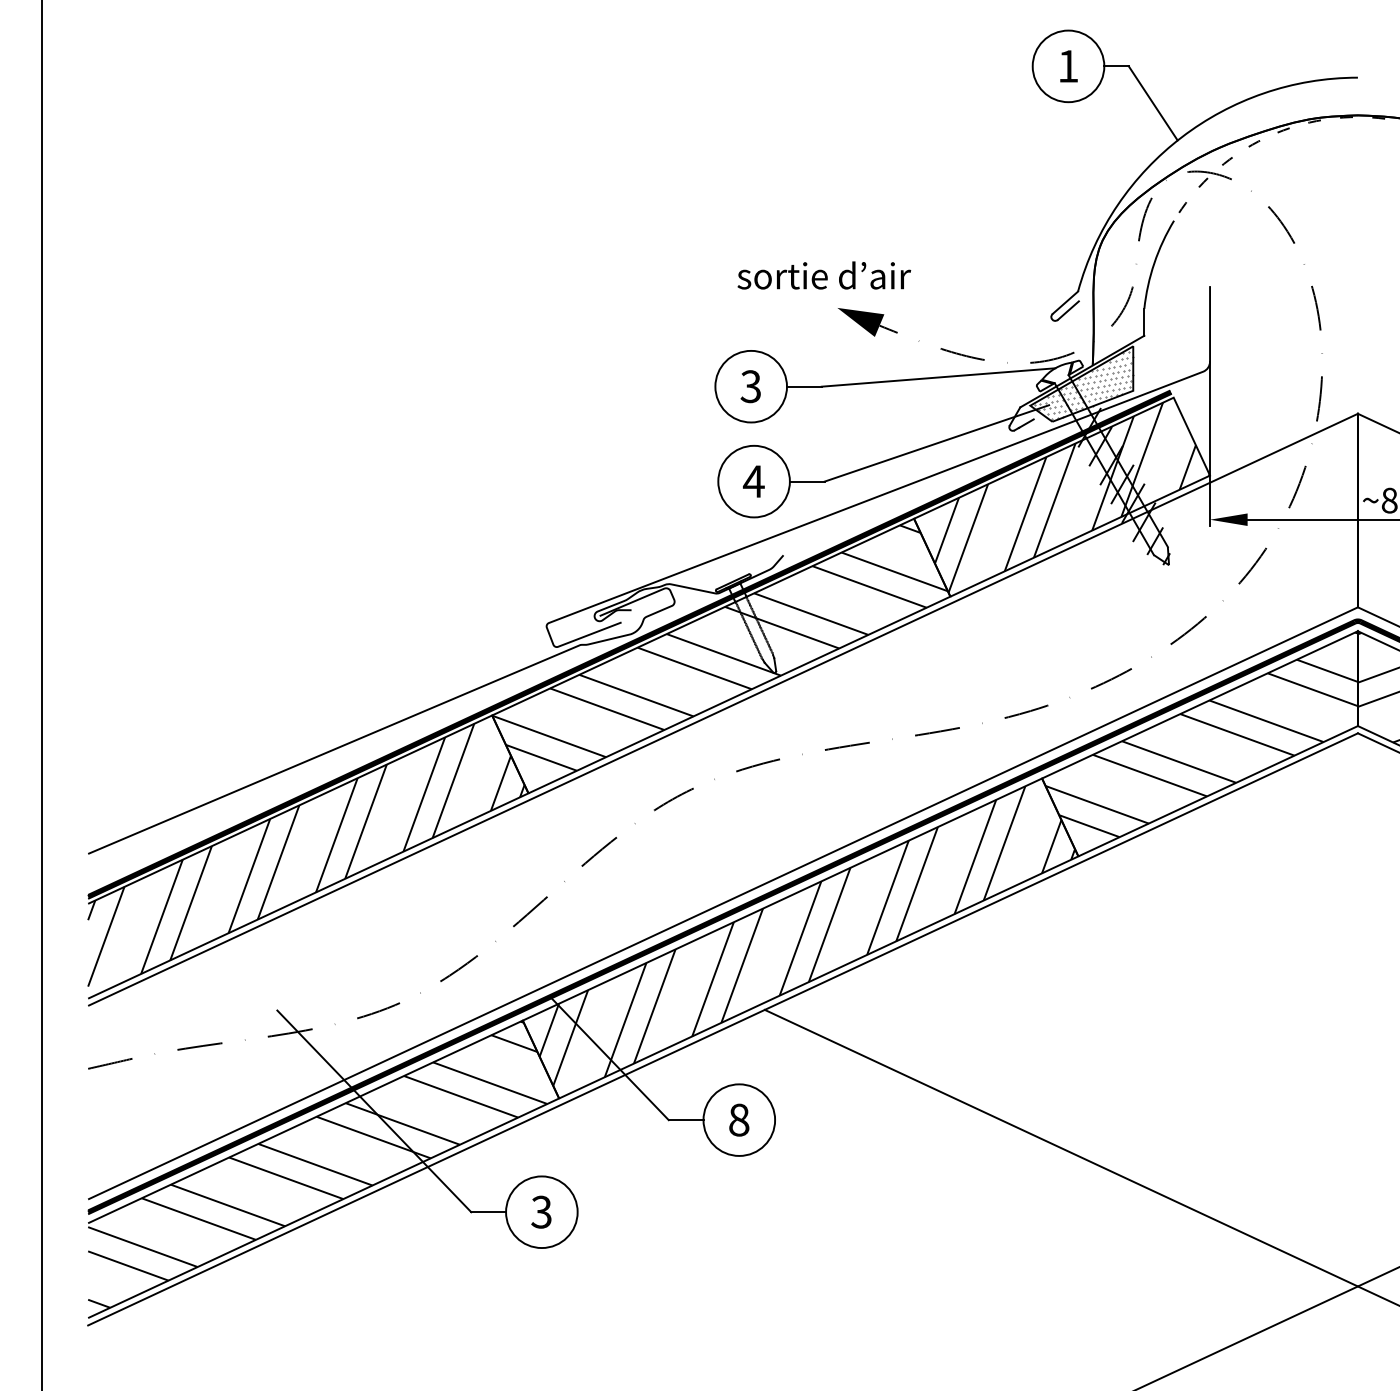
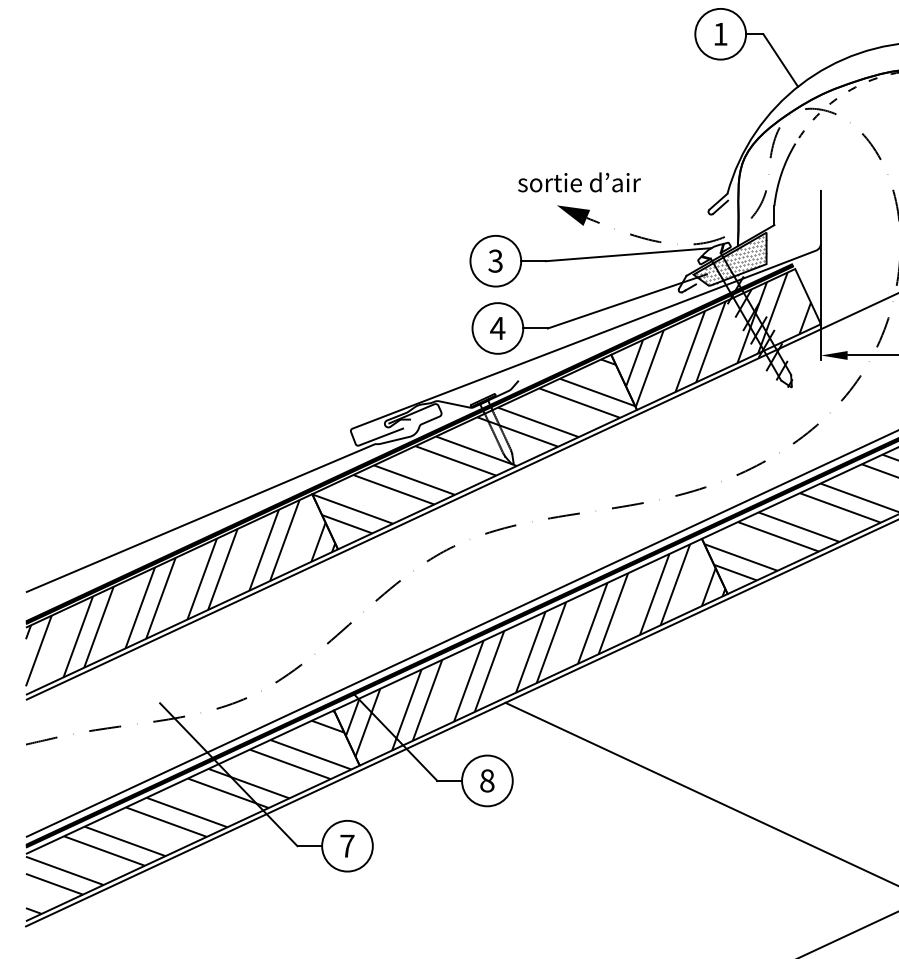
text: (824, 275) -> (579, 182), moved
text: (541, 1211) -> (347, 845), 3 -> 7

